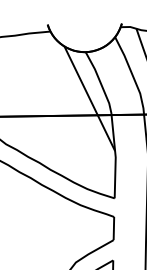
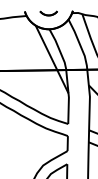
part: (84, 27) -> (48, 13), added

